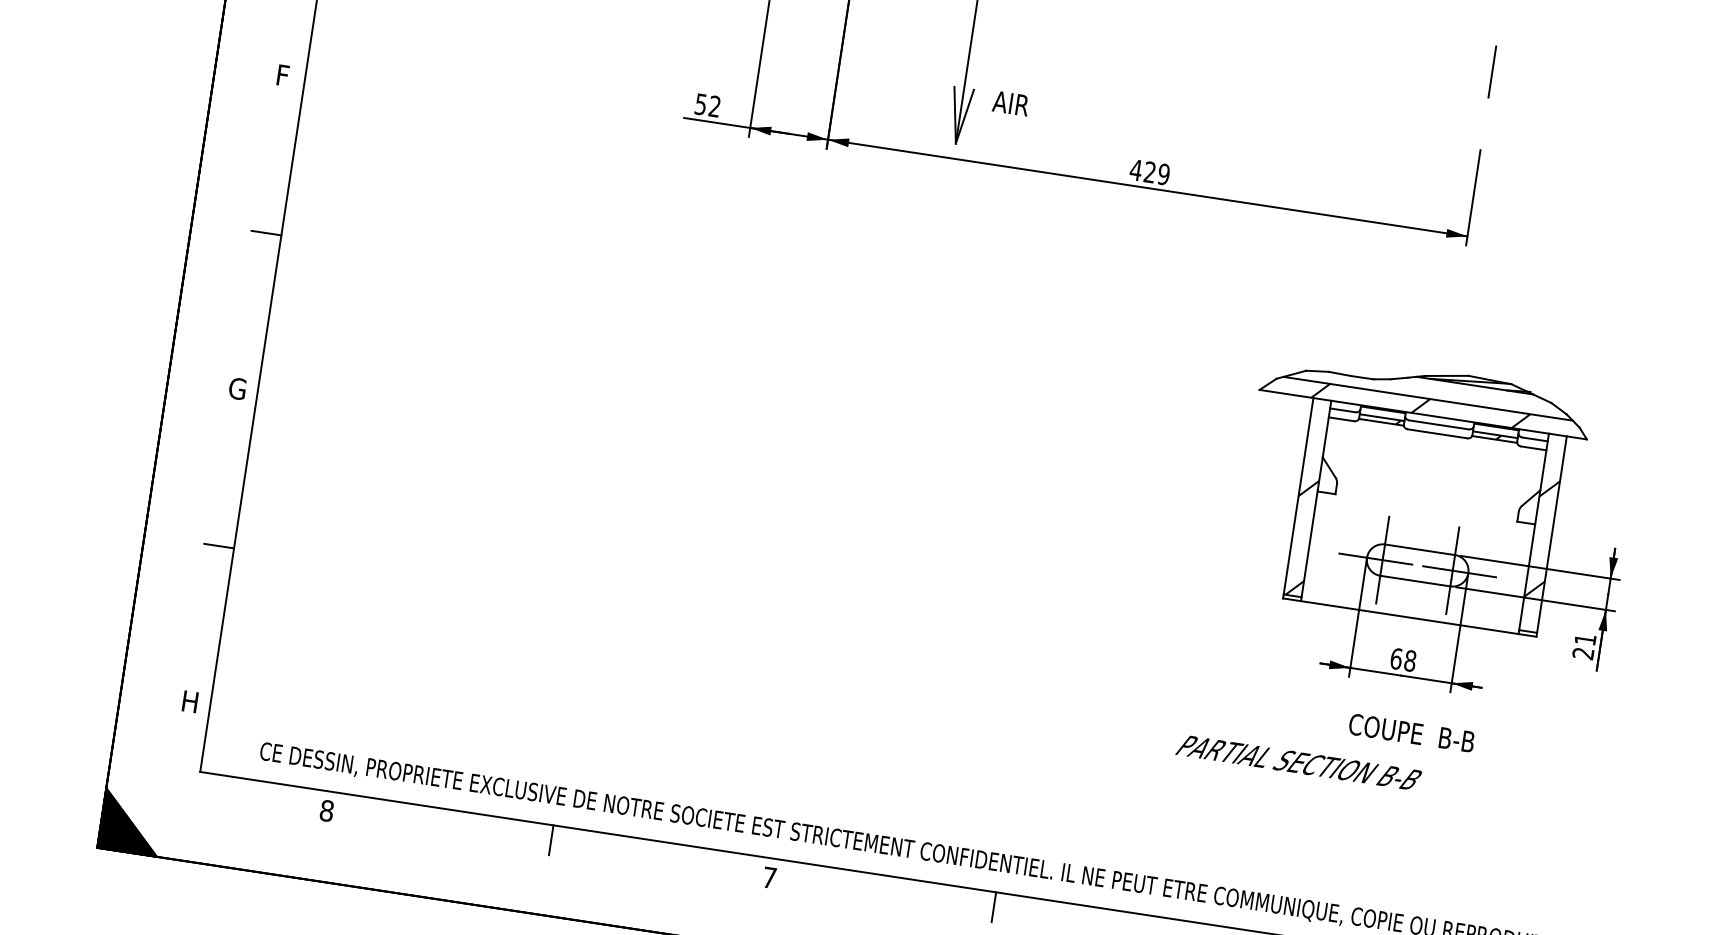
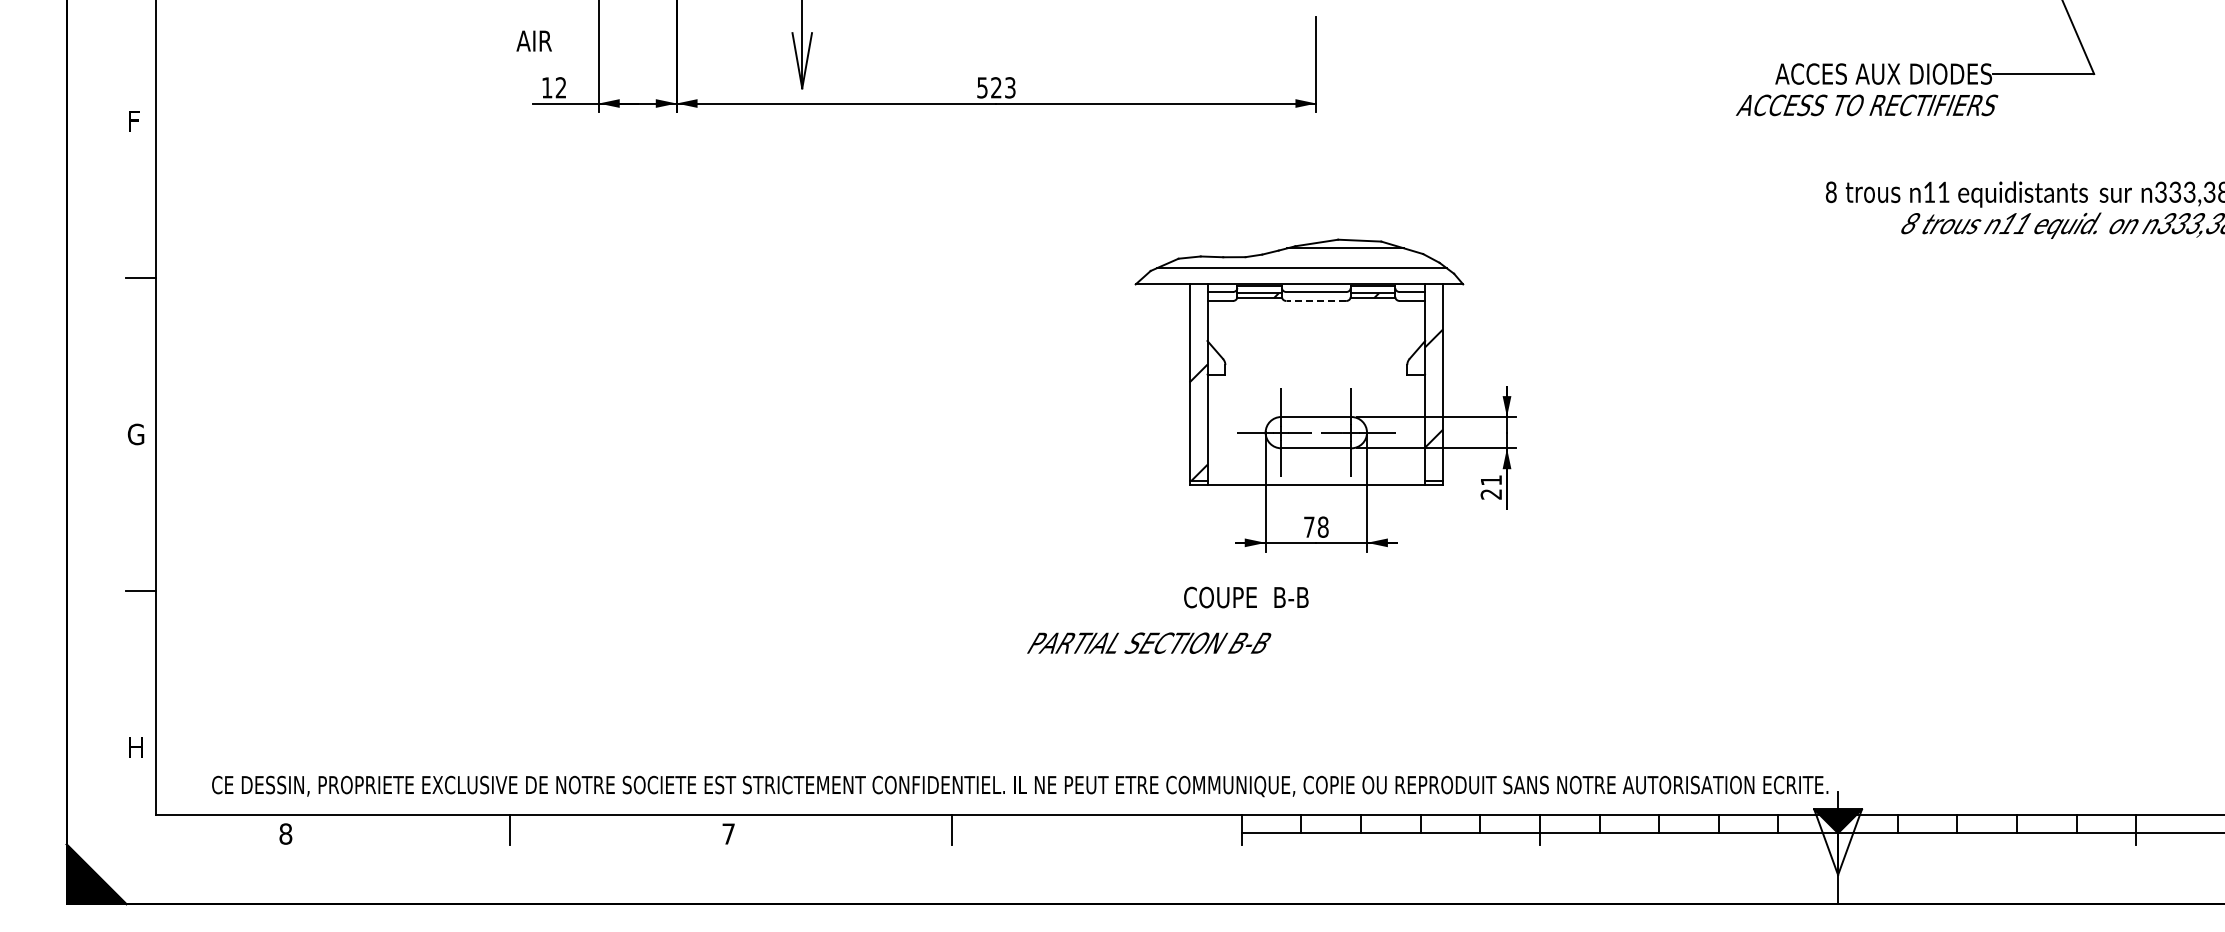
text: (1010, 102) -> (533, 40), moved
text: (701, 104) -> (547, 87), 52 -> 12
text: (1149, 171) -> (995, 87), 429 -> 523
hatch: (1480, 382) -> (1350, 244), removed
hatch: (1420, 406) -> (1295, 276), removed
line: (1437, 434) -> (1316, 301), solid -> dashed
text: (1396, 658) -> (1309, 526), 68 -> 78
text: (1411, 733) -> (1246, 597), moved
text: (1299, 762) -> (1149, 642), moved

